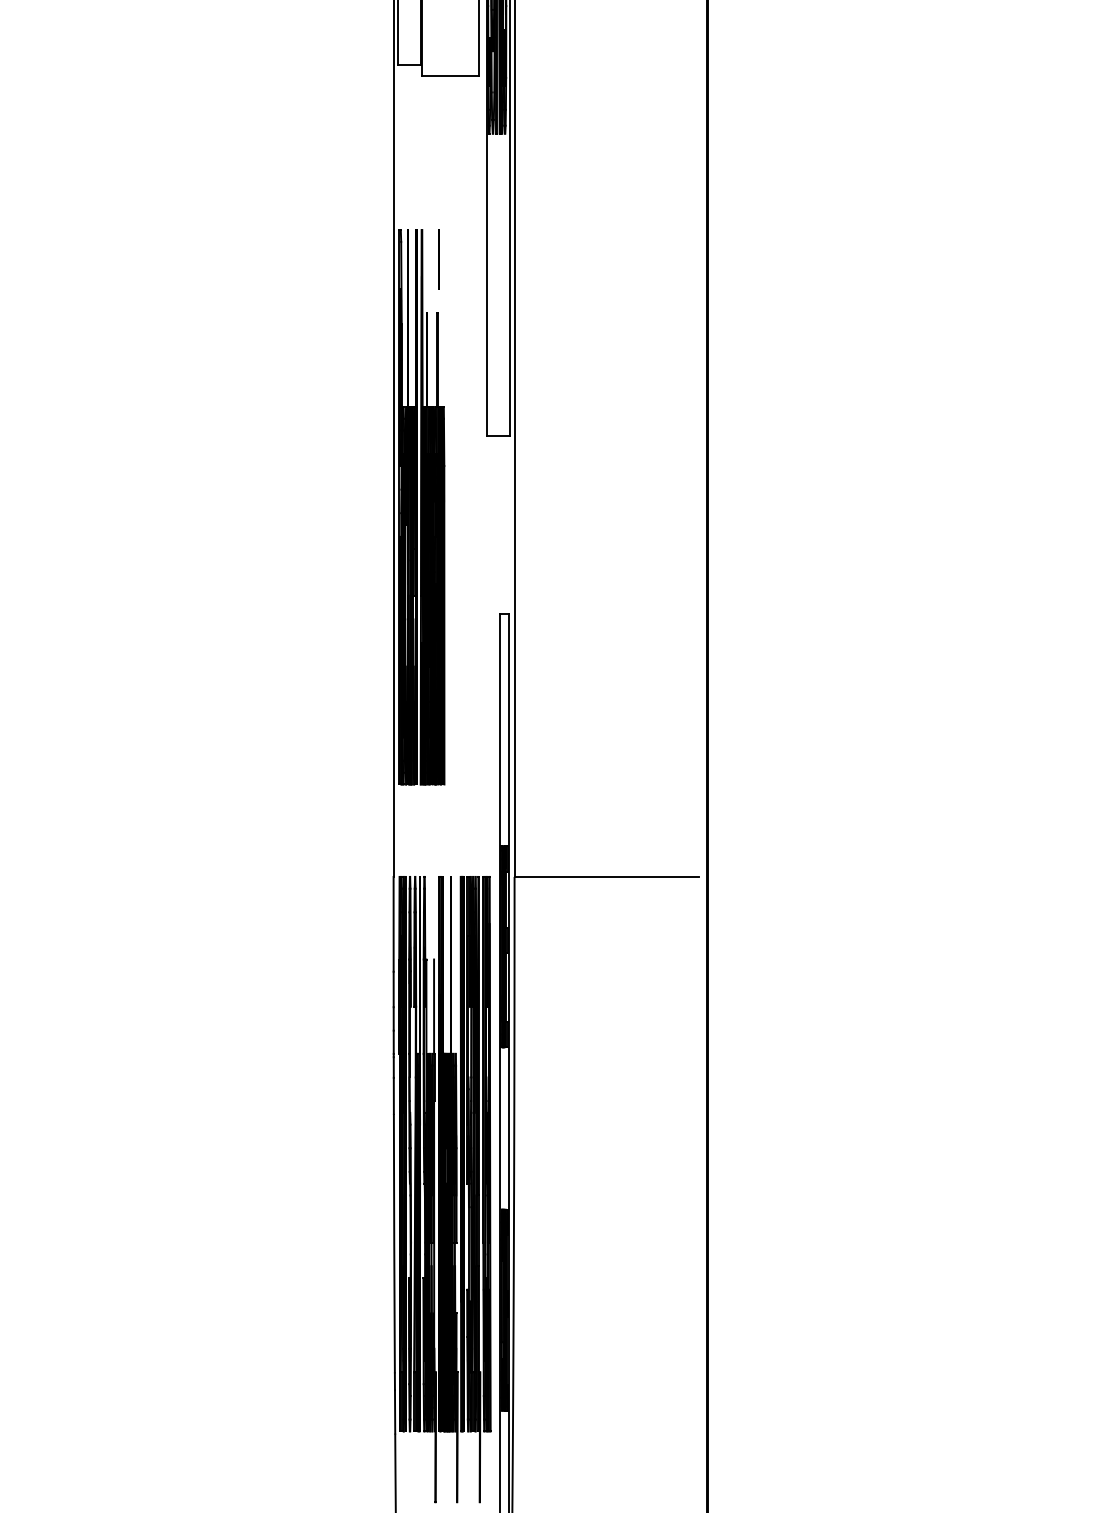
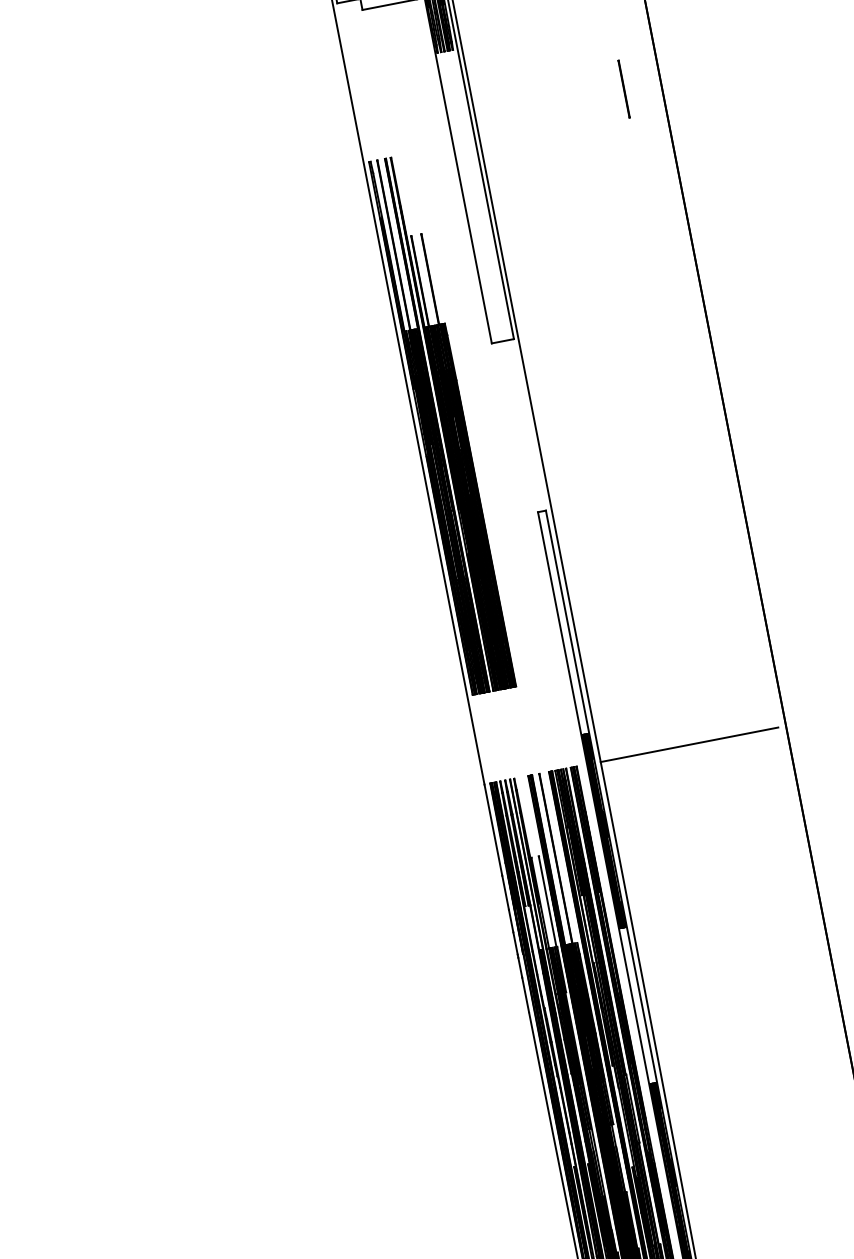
line: (438, 259) -> (623, 89), moved

